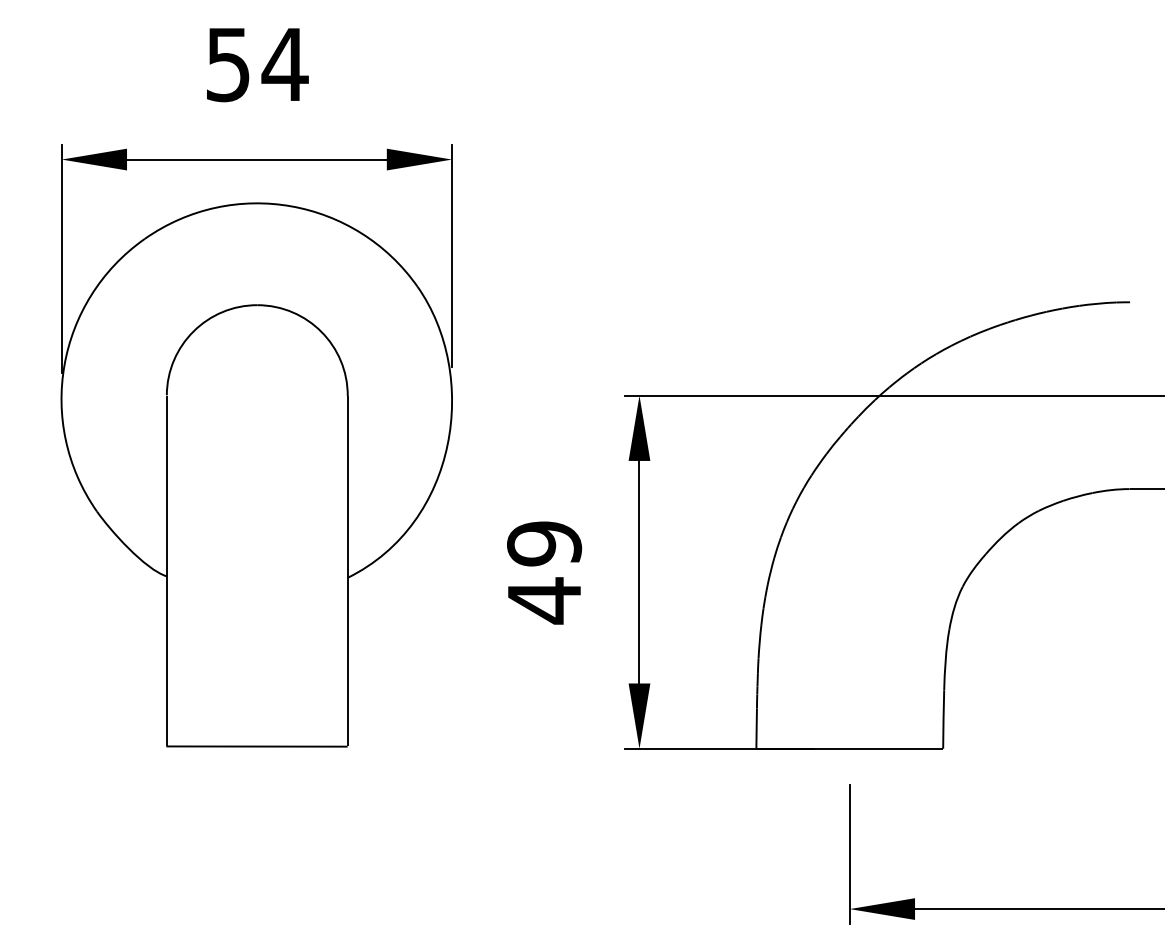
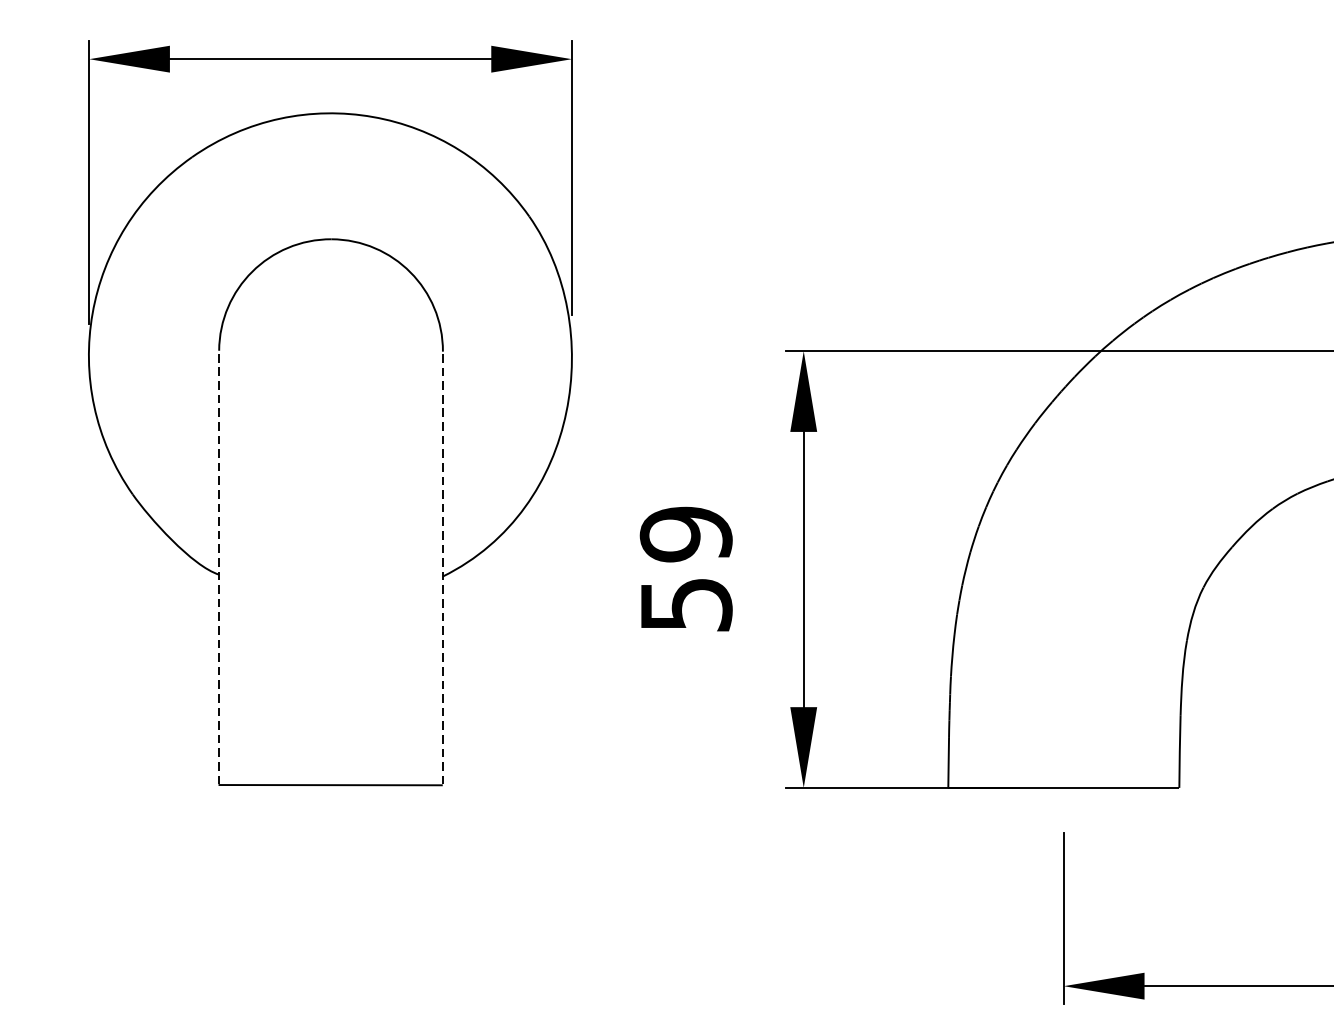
line: (166, 570) -> (218, 567), solid -> dashed
line: (347, 570) -> (442, 567), solid -> dashed
text: (545, 600) -> (687, 604), 49 -> 59

